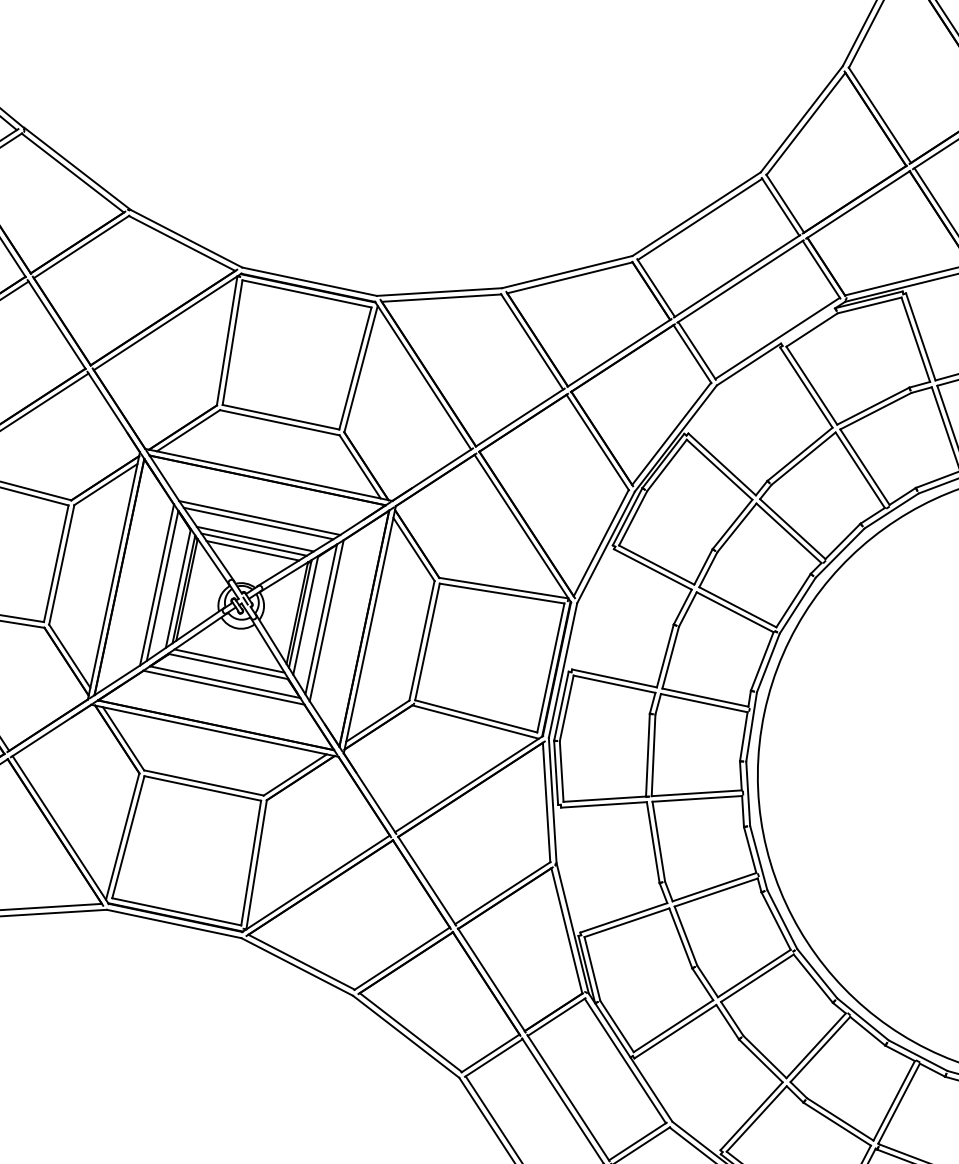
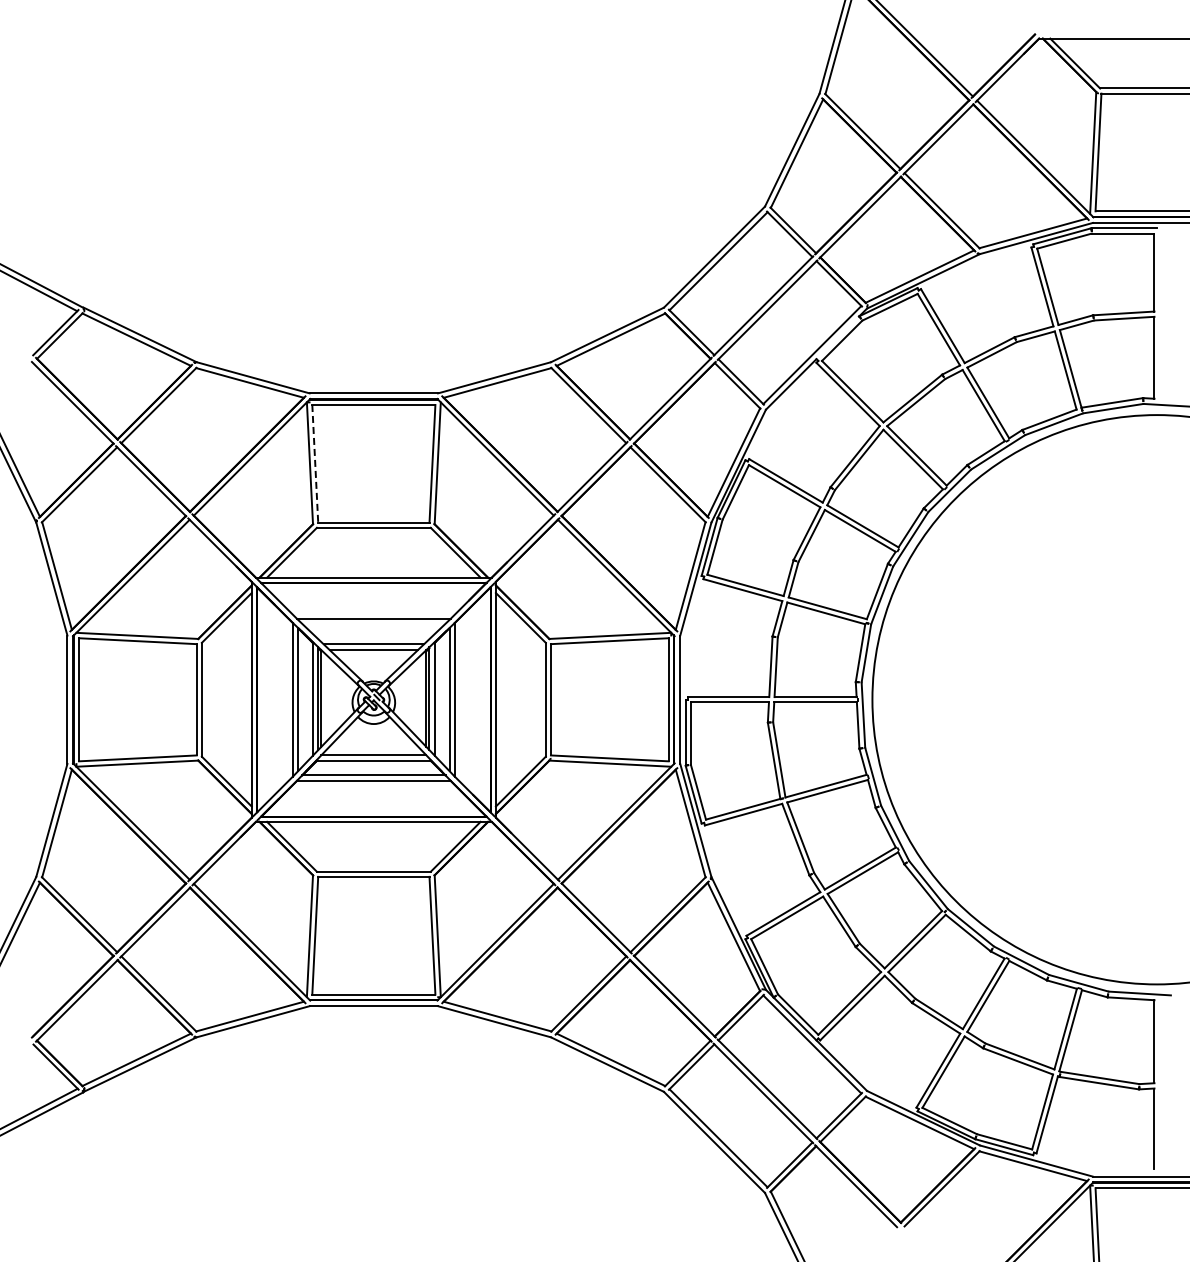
line: (232, 342) -> (315, 463), solid -> dashed
line: (258, 523) -> (373, 624), removed
line: (254, 539) -> (373, 639), removed

